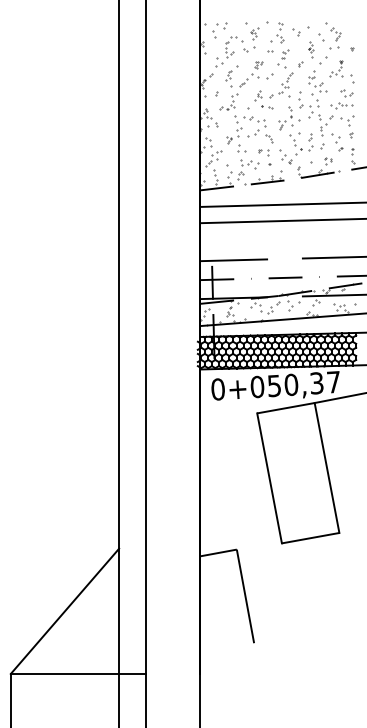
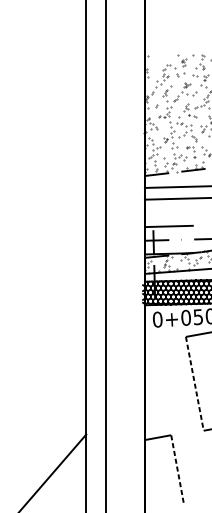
part: (219, 30) -> (158, 60), removed
line: (269, 478) -> (194, 383), solid -> dashed
line: (245, 596) -> (177, 469), solid -> dashed

